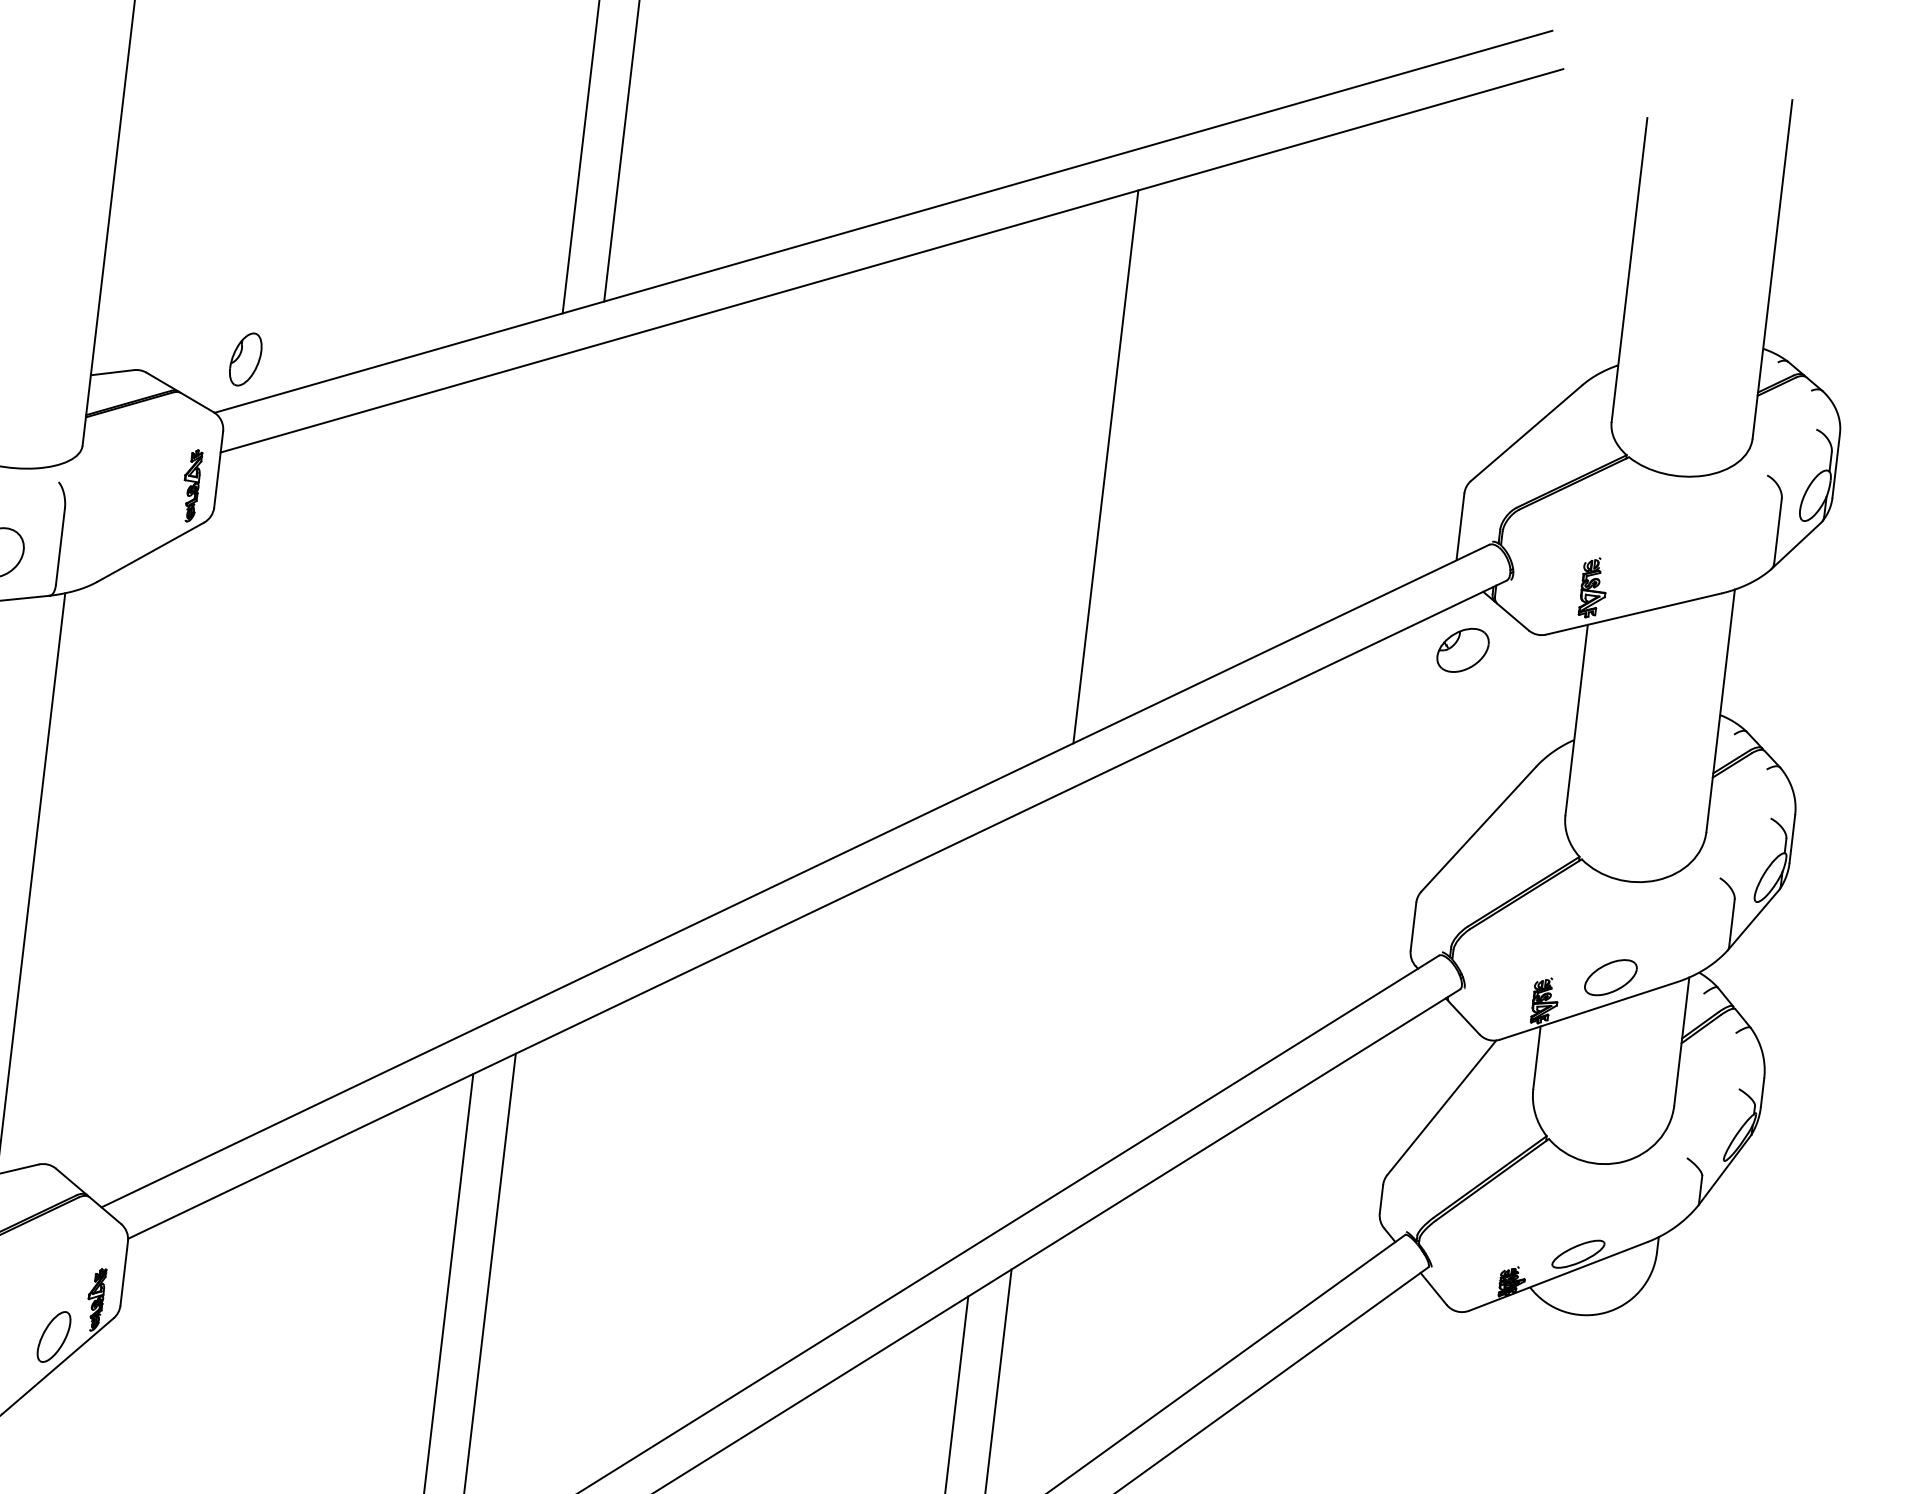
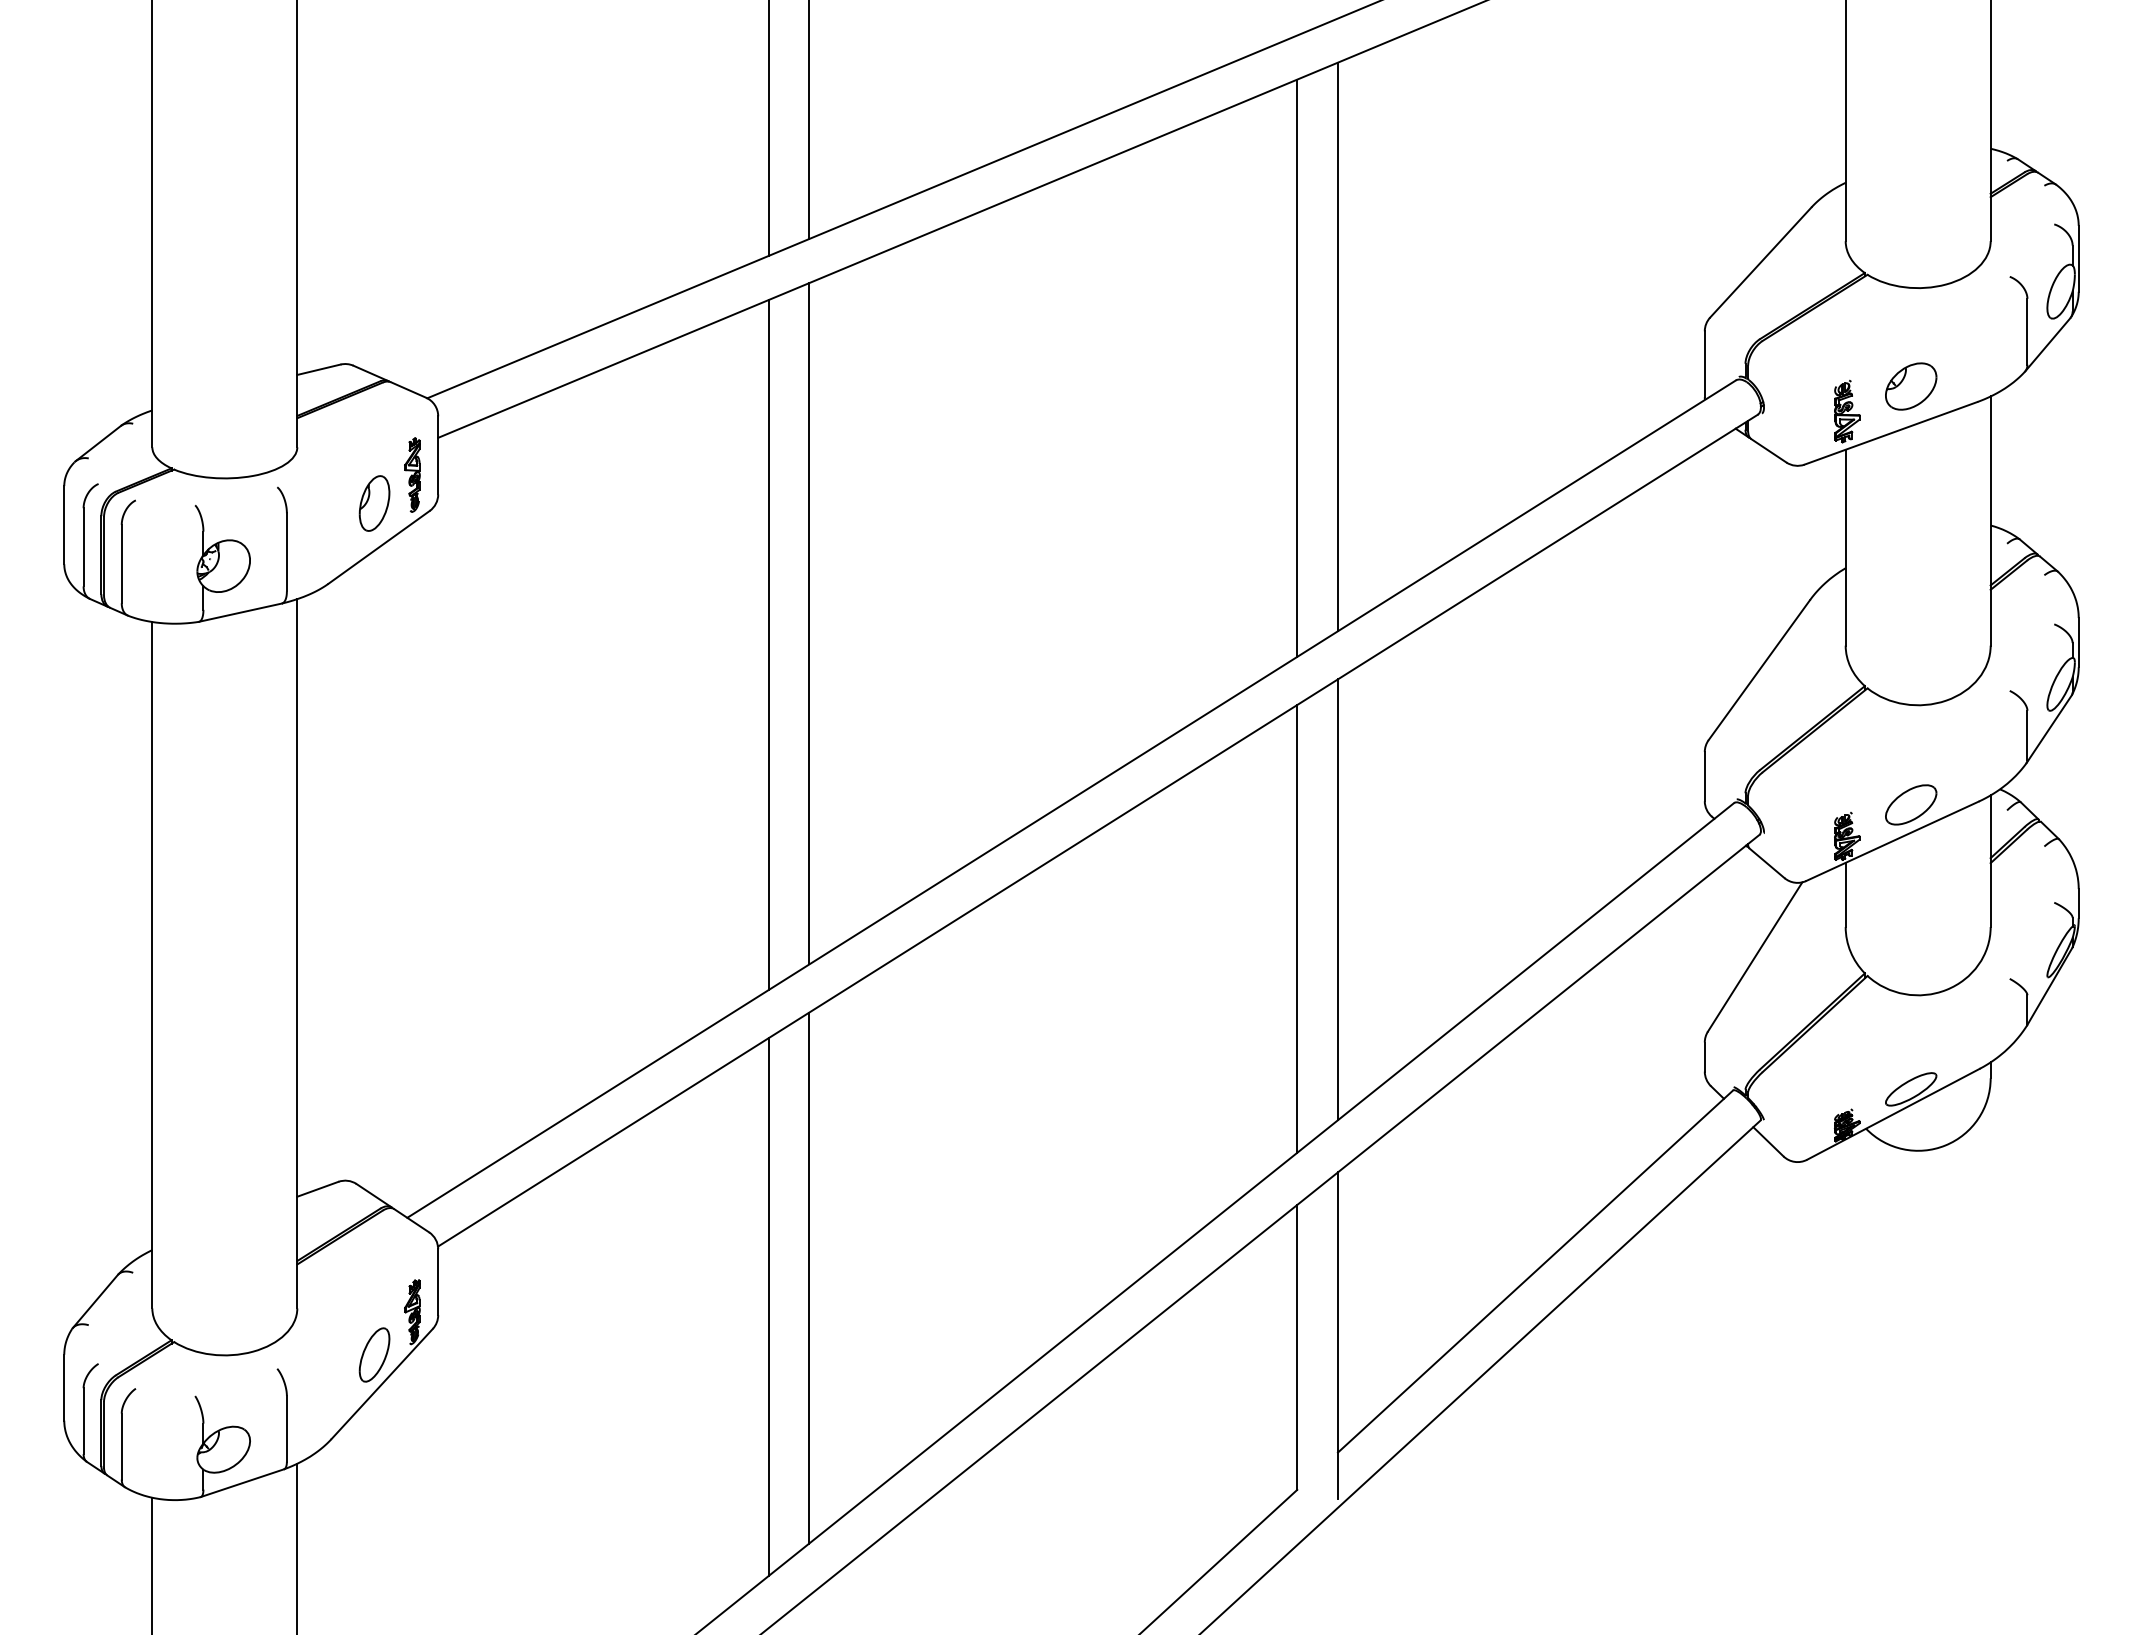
part: (245, 359) -> (374, 503), moved
line: (1064, 482) -> (1297, 367), added
part: (1463, 650) -> (1911, 386), moved
line: (560, 675) -> (809, 623), added
line: (518, 692) -> (768, 645), added
line: (1042, 1004) -> (1337, 899), added
line: (1000, 1027) -> (1297, 928), added

